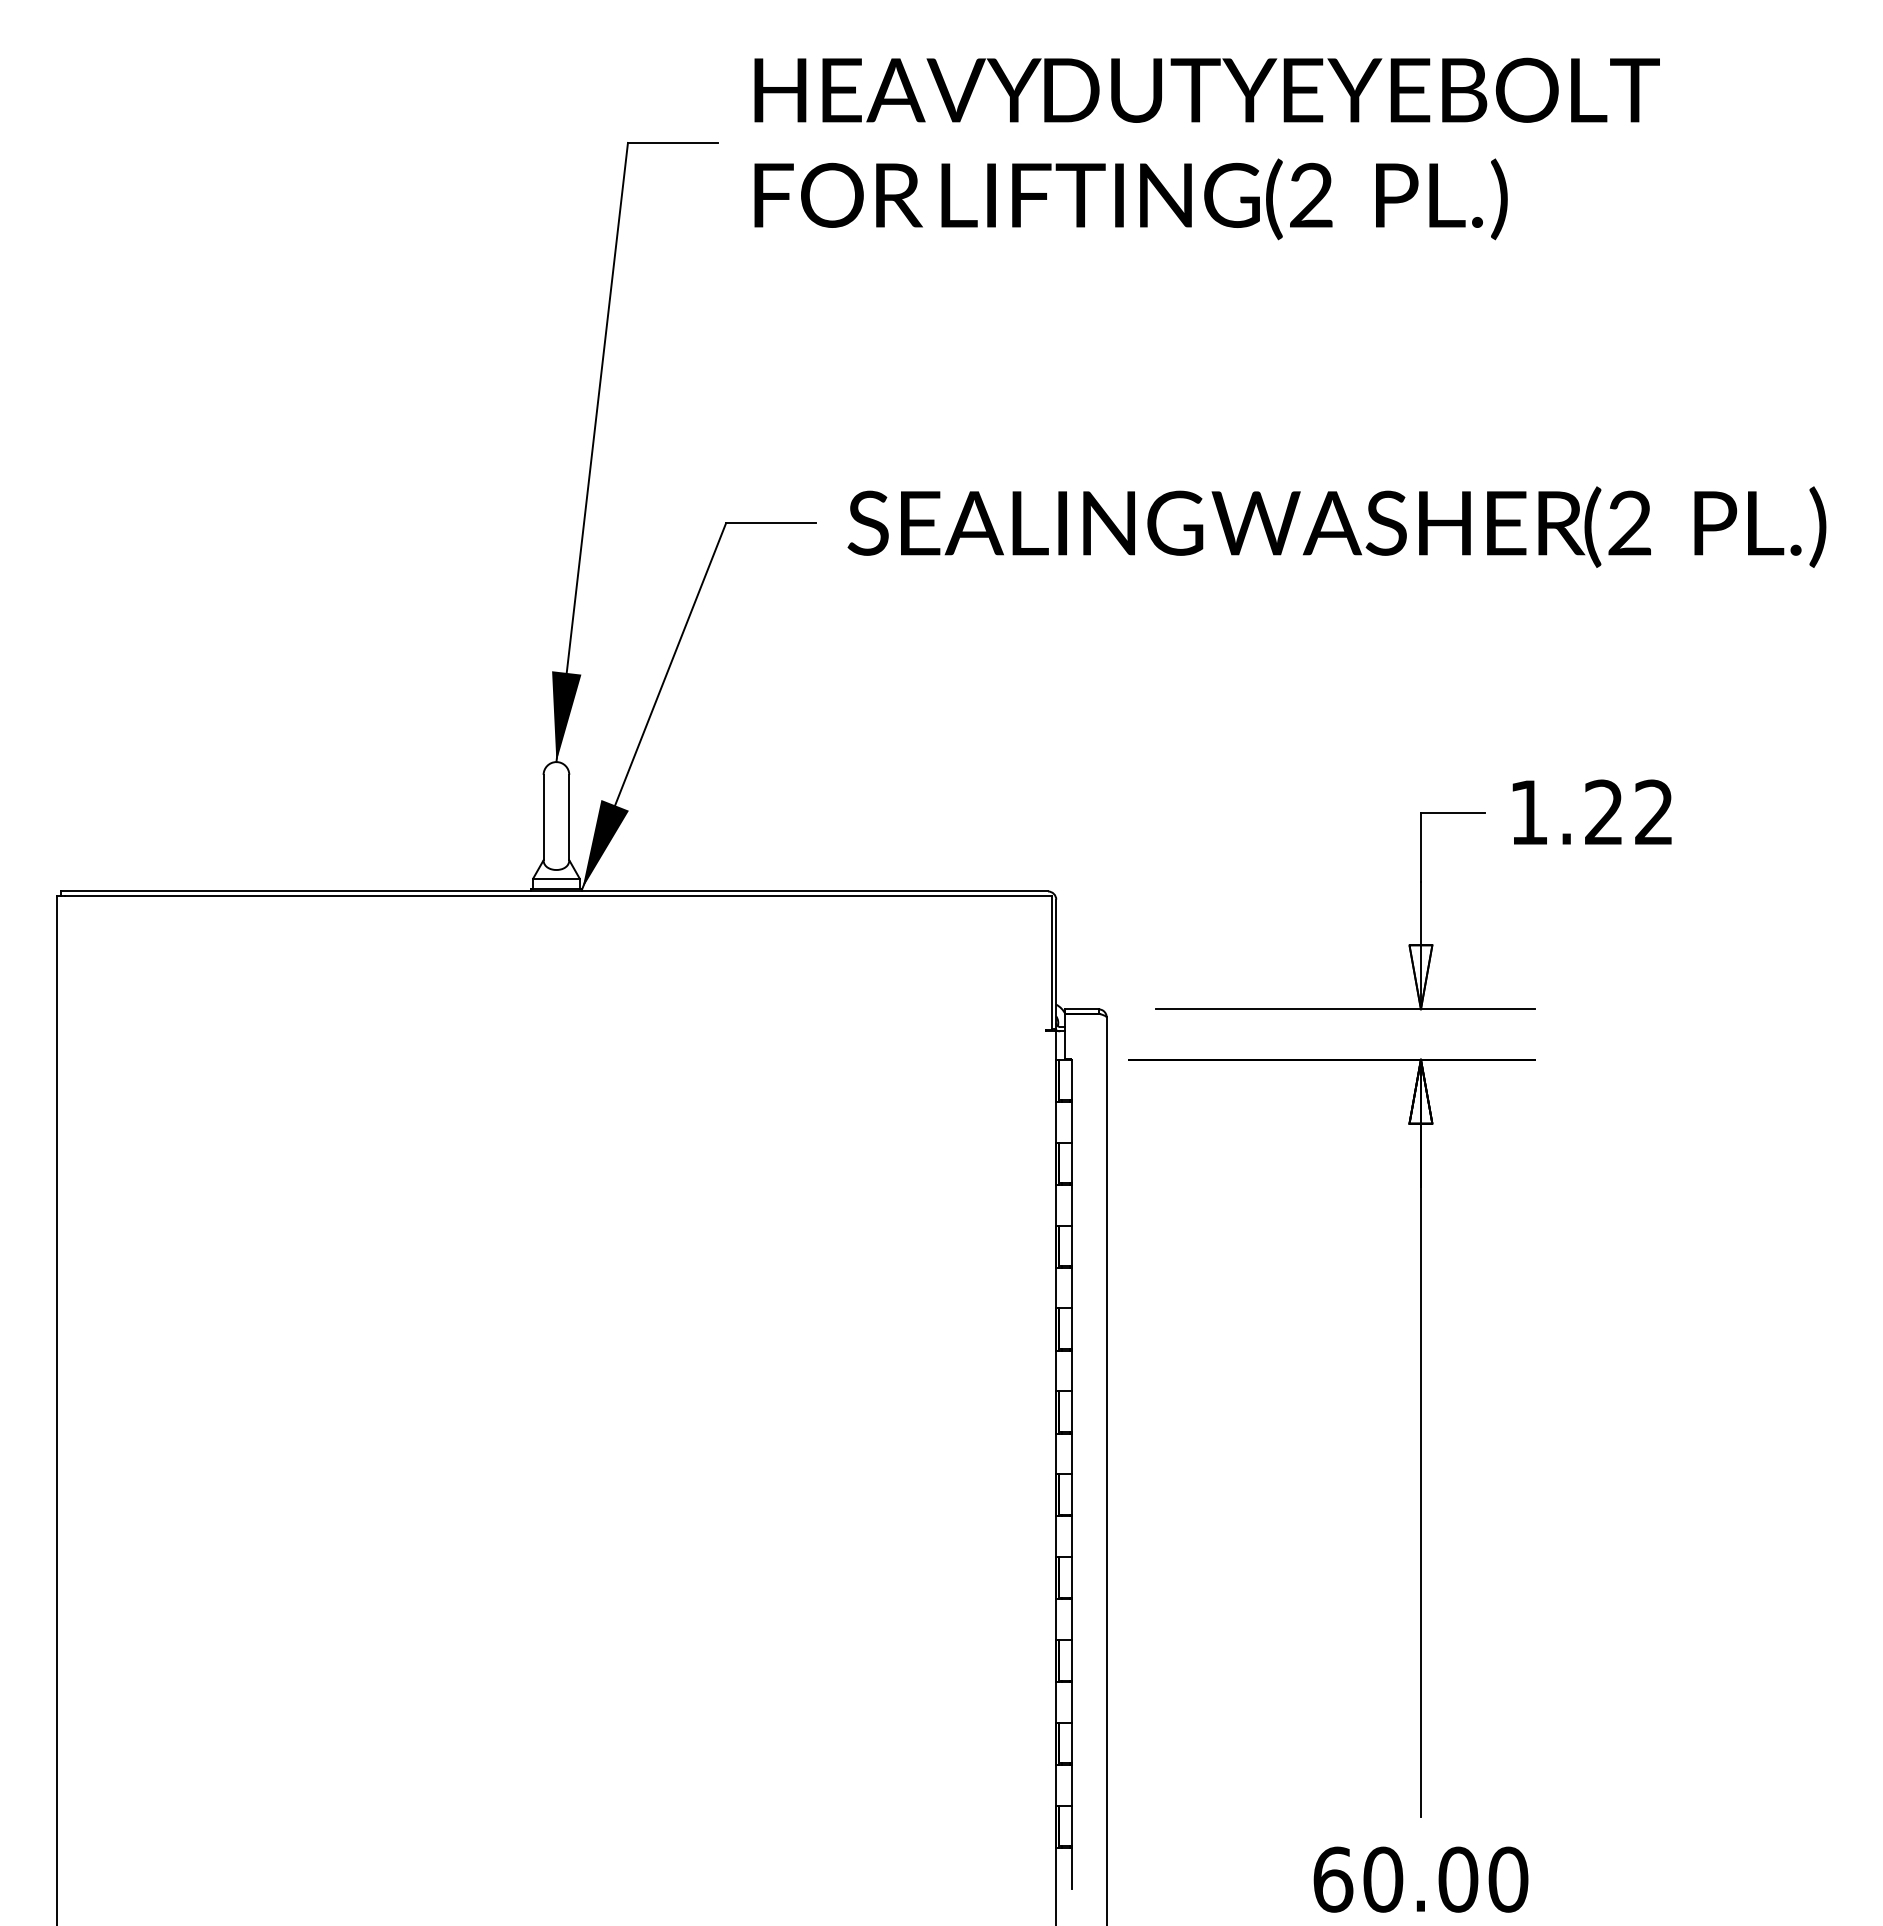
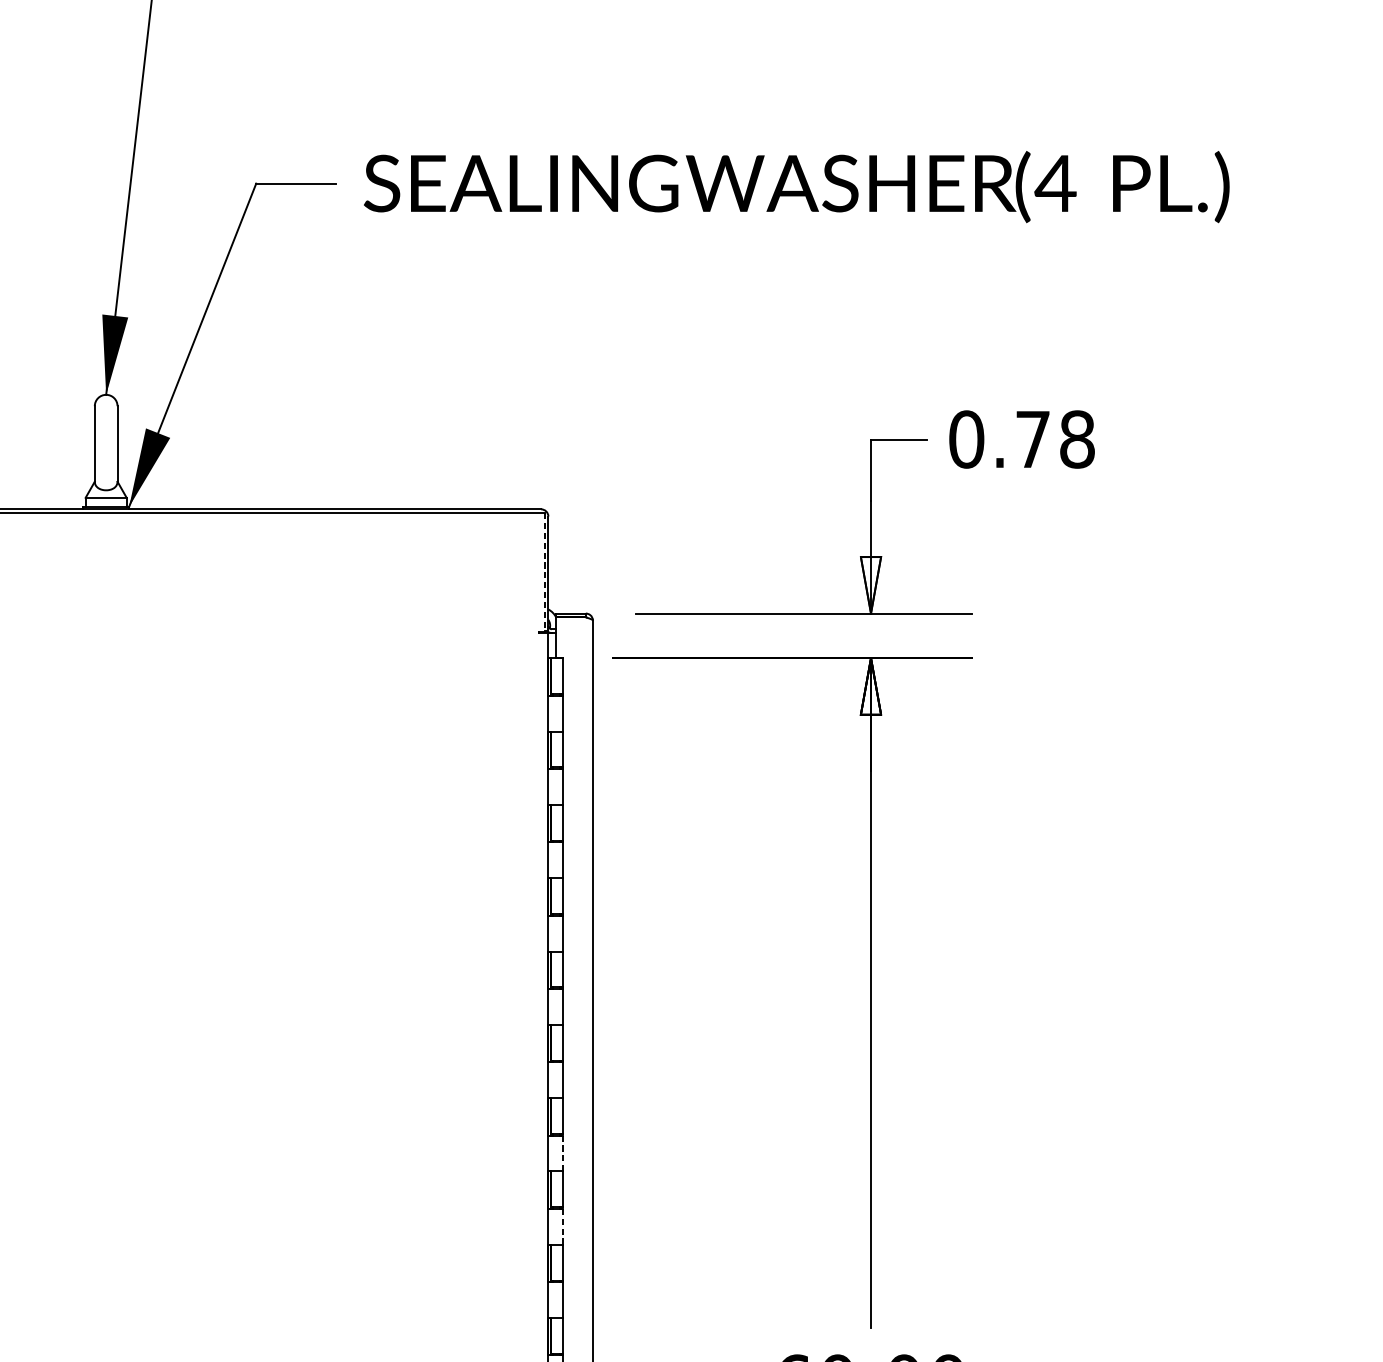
text: (1629, 522) -> (1055, 182), (2 -> (4
text: (1591, 812) -> (1021, 439), 1.22 -> 0.78
line: (1051, 963) -> (544, 573), solid -> dashed
line: (1072, 1620) -> (562, 1154), solid -> dashed
line: (1072, 1702) -> (562, 1226), solid -> dashed

